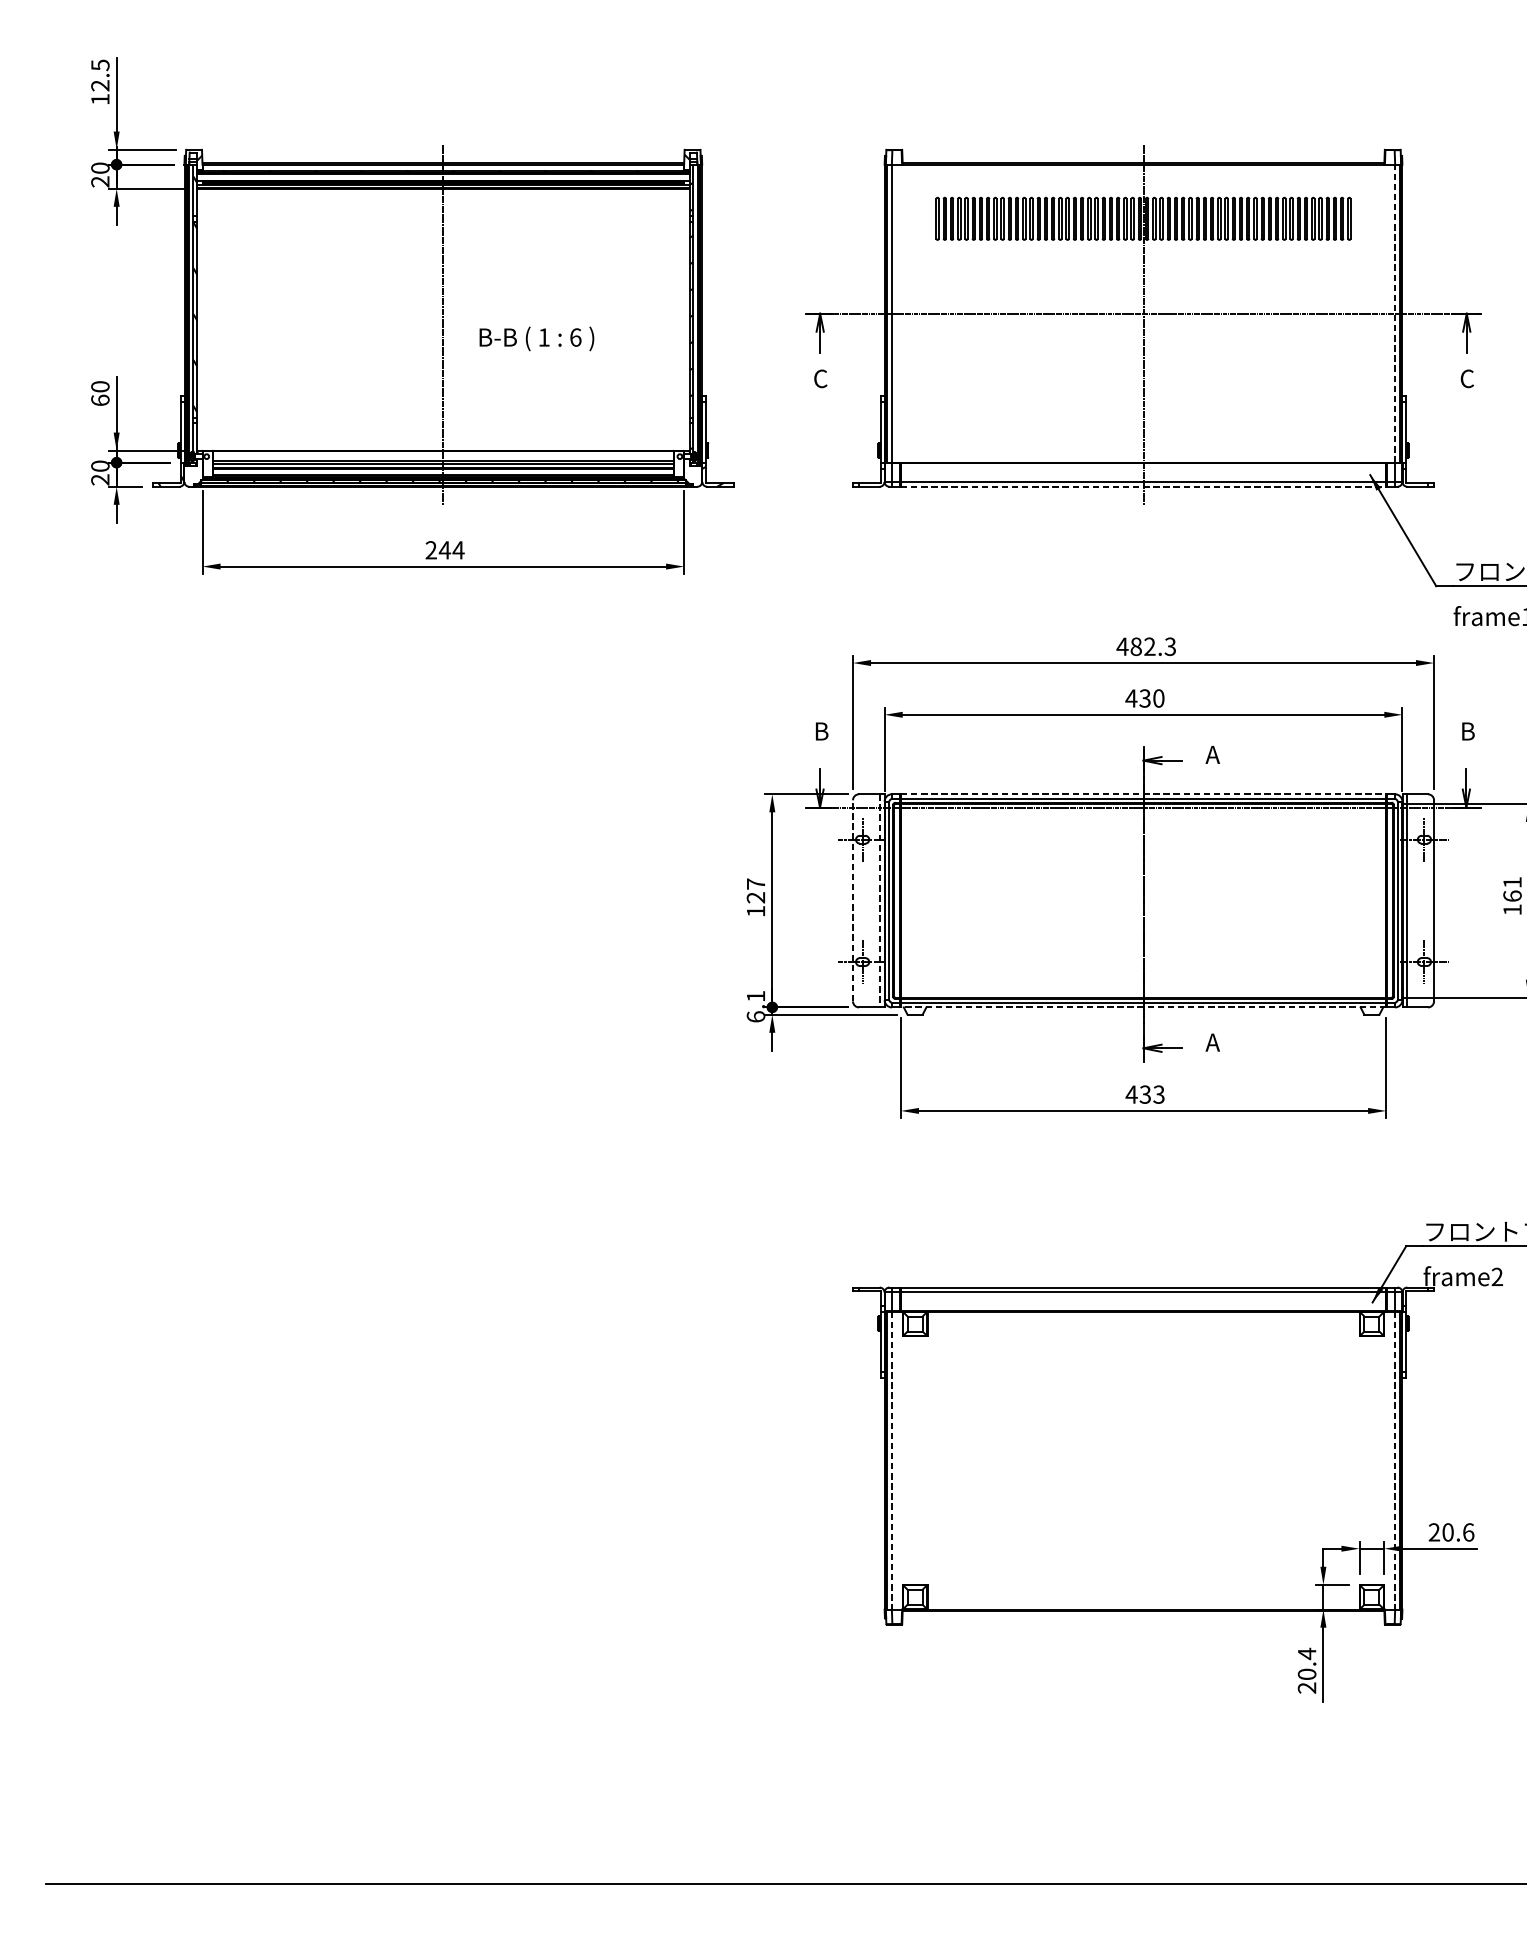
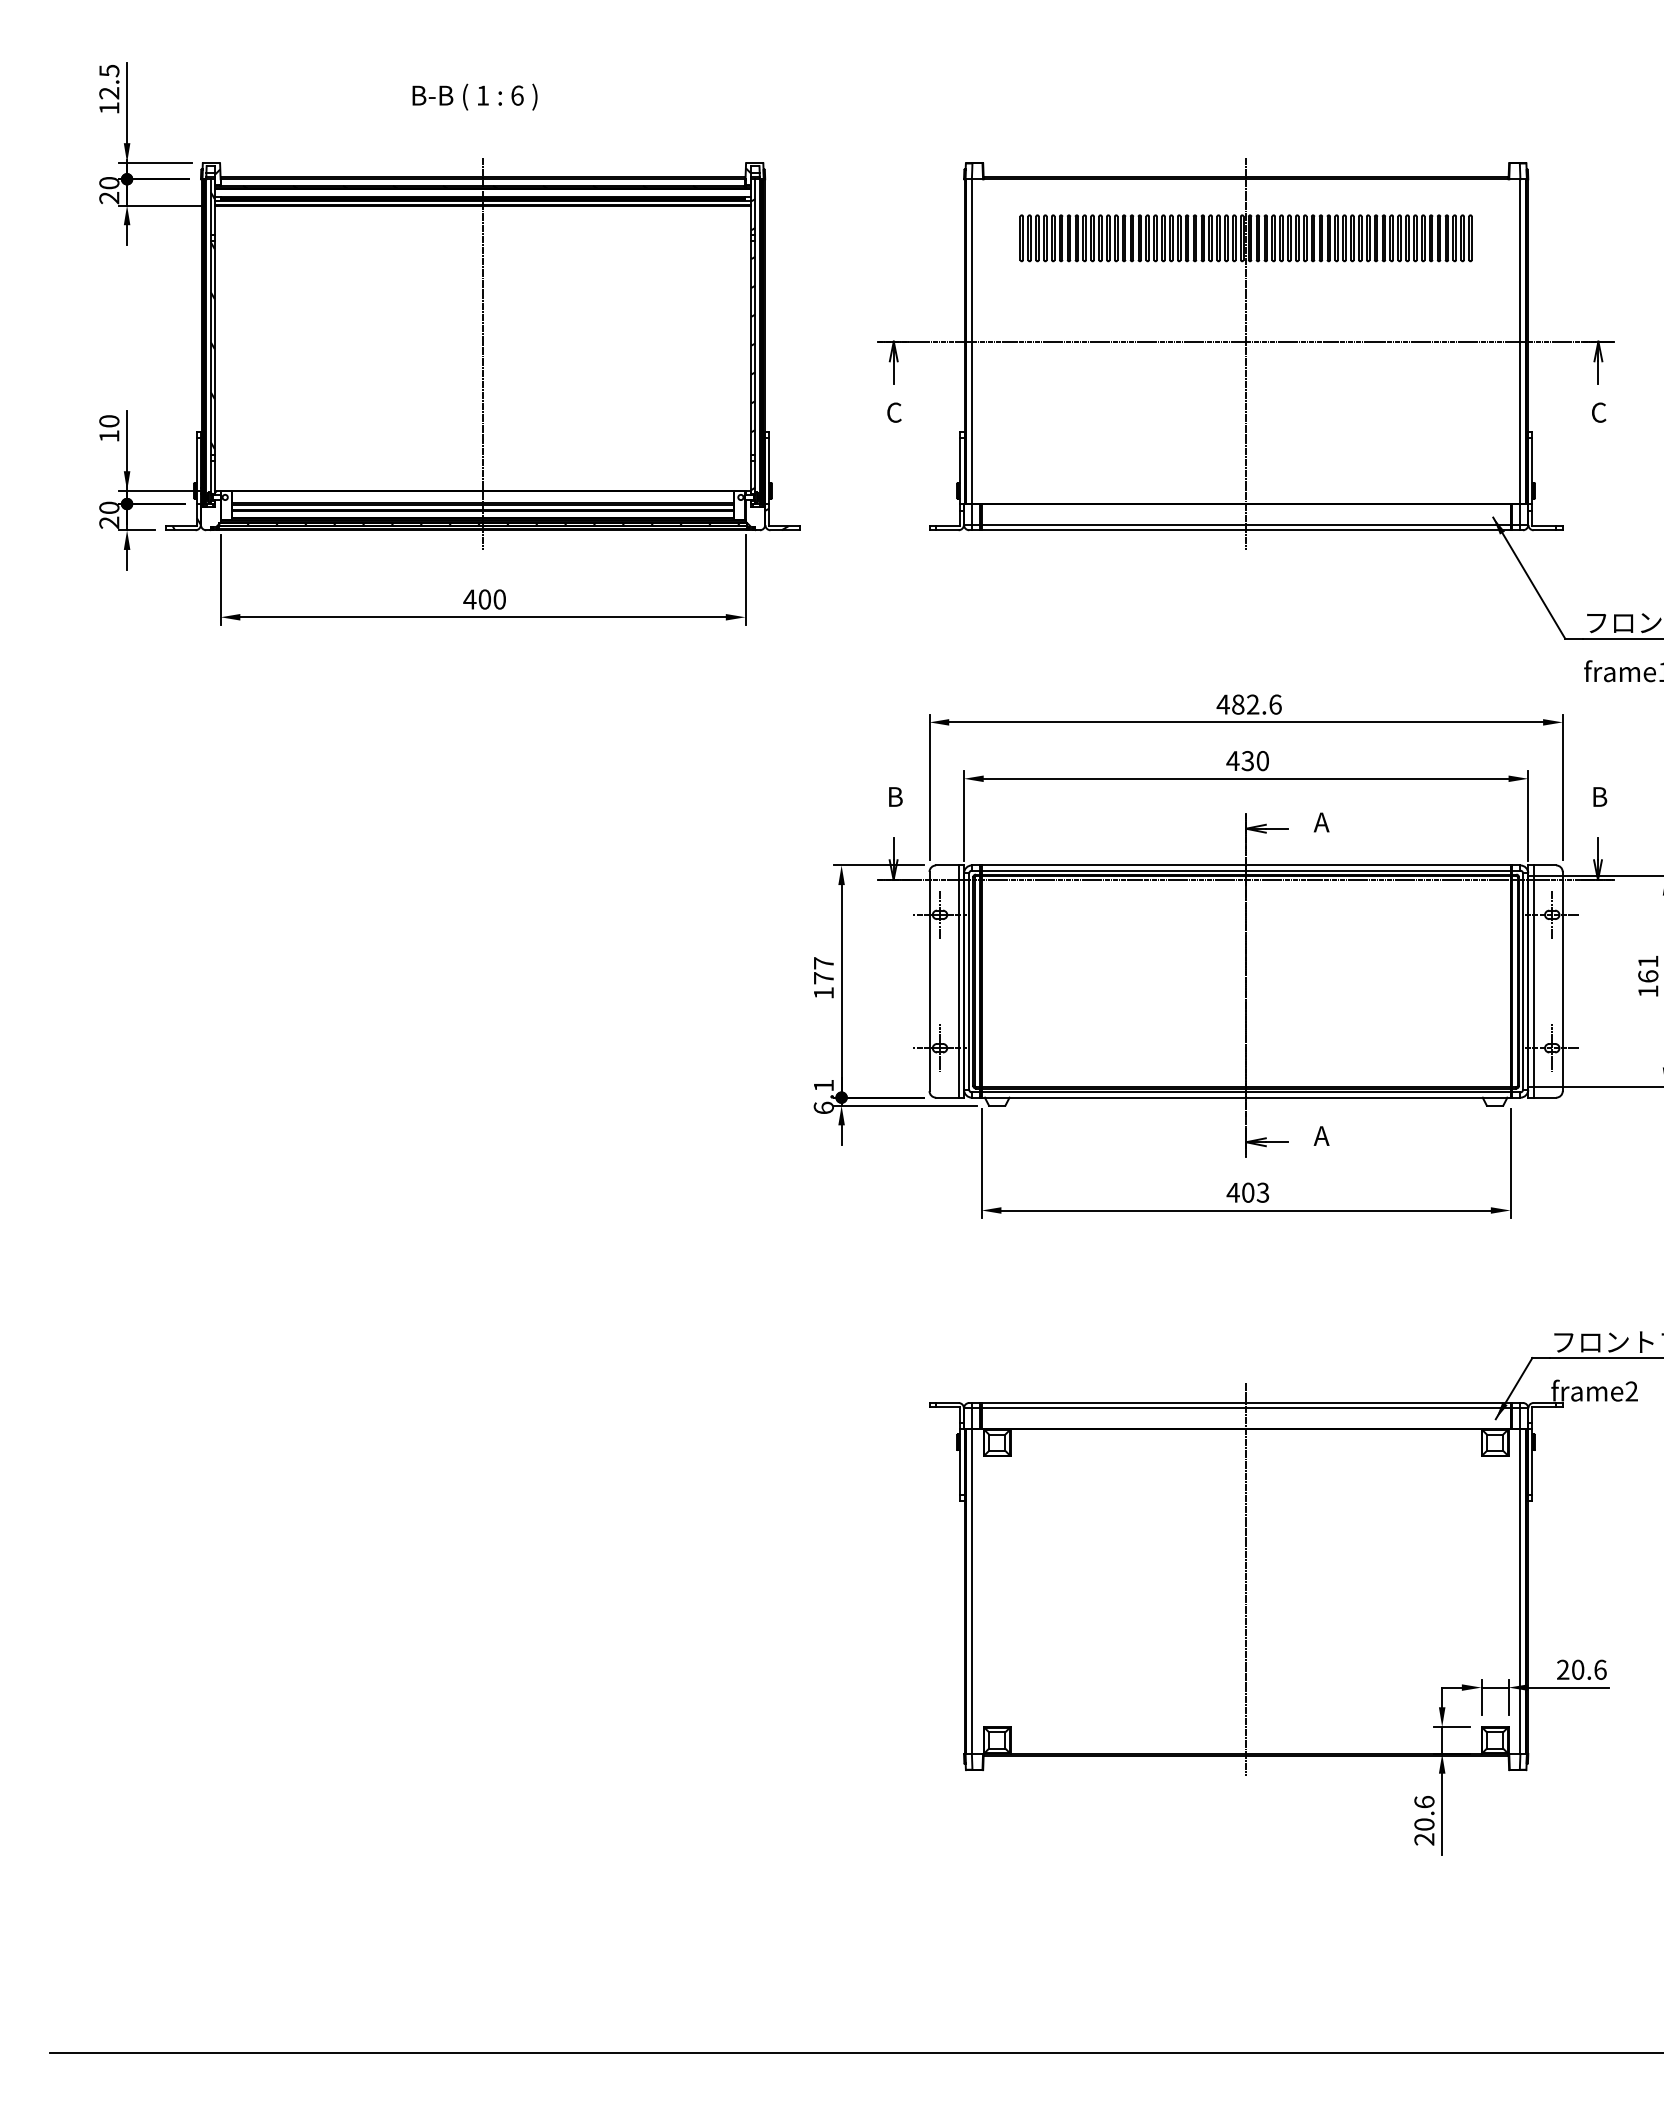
line: (1395, 313) -> (1520, 341), dashed -> solid
text: (536, 338) -> (474, 96), moved
text: (100, 400) -> (109, 436), 60 -> 10
line: (1143, 486) -> (1246, 530), dashed -> solid
text: (444, 550) -> (484, 599), 244 -> 400
text: (1170, 646) -> (1275, 704), 482.3 -> 482.6
line: (1143, 794) -> (1246, 865), dashed -> solid
text: (755, 898) -> (823, 978), 127 -> 177
line: (852, 900) -> (929, 981), dashed -> solid
line: (879, 901) -> (958, 982), dashed -> solid
line: (1142, 1007) -> (1245, 1097), dashed -> solid
text: (1144, 1094) -> (1247, 1192), 433 -> 403
line: (1143, 1449) -> (1246, 1579), added
line: (892, 1461) -> (972, 1592), dashed -> solid
line: (1395, 1461) -> (1520, 1592), dashed -> solid
text: (1307, 1653) -> (1424, 1801), 20.4 -> 20.6

